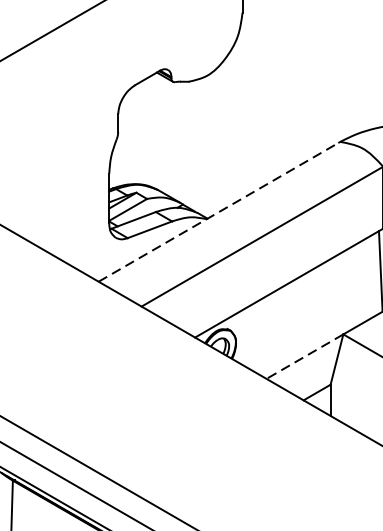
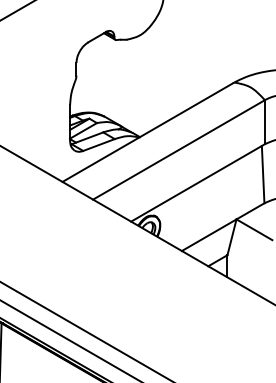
line: (219, 212) -> (148, 132), dashed -> solid
line: (305, 357) -> (209, 235), dashed -> solid

